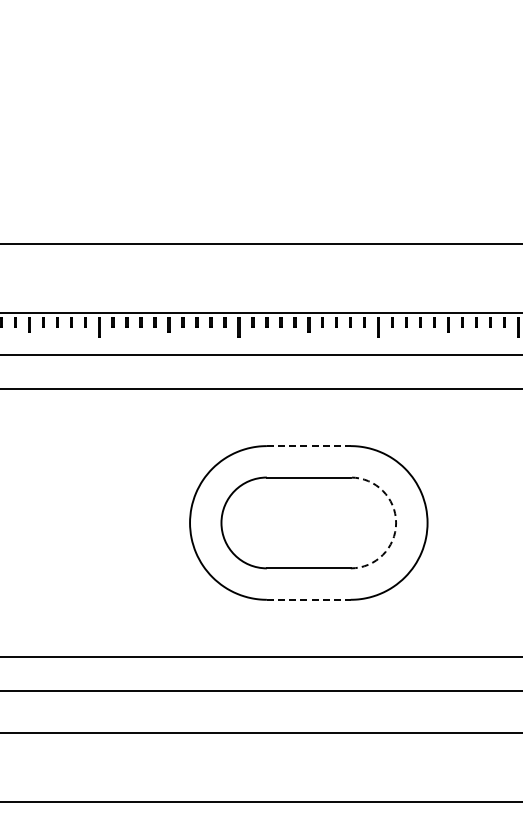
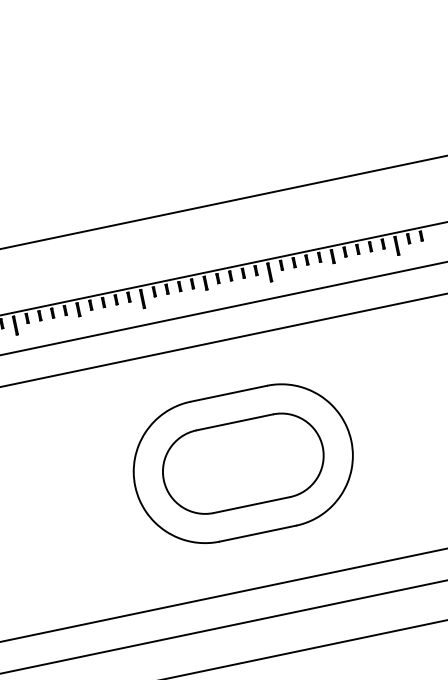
line: (308, 446) -> (228, 394), dashed -> solid
arc: (396, 522) -> (323, 446), dashed -> solid
line: (308, 599) -> (257, 533), dashed -> solid

